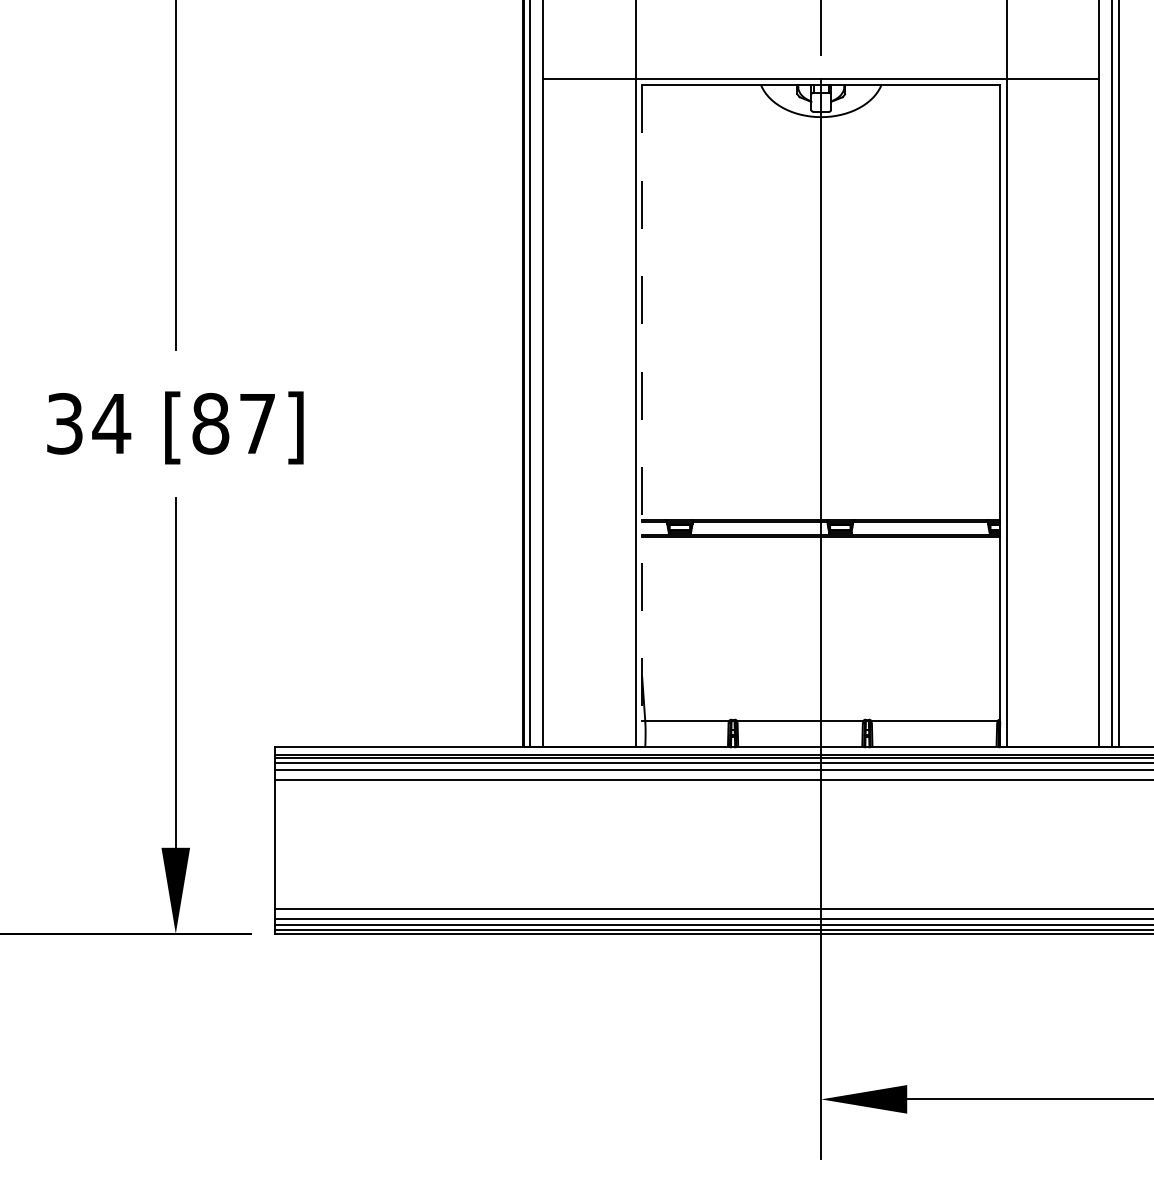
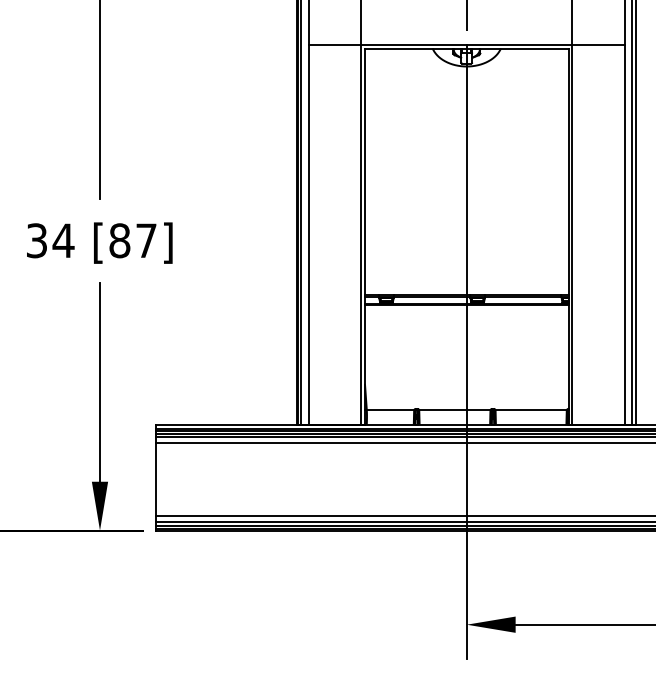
line: (642, 418) -> (365, 237), dashed -> solid

